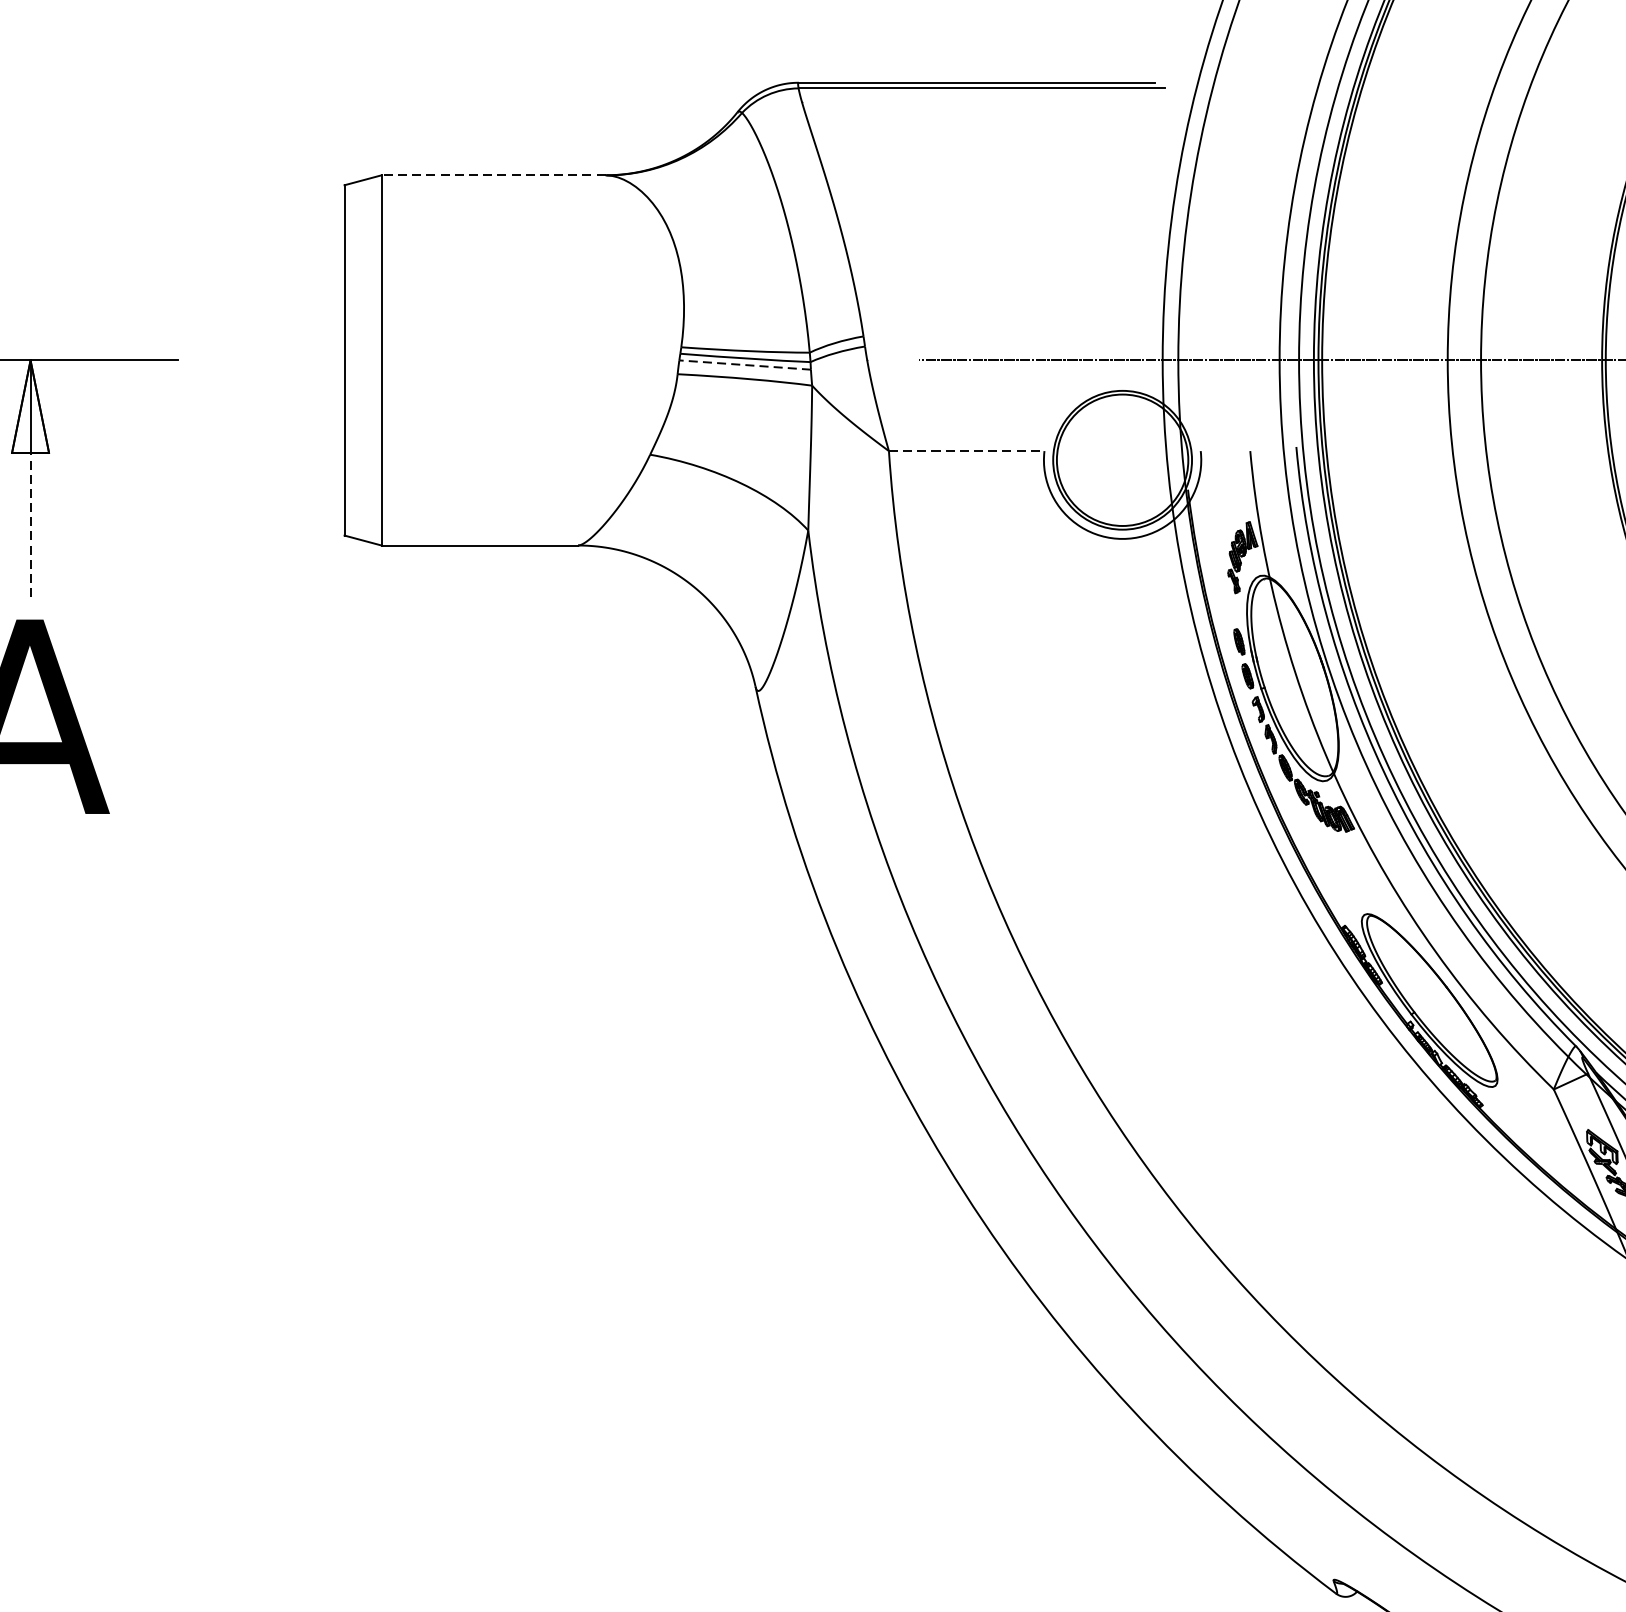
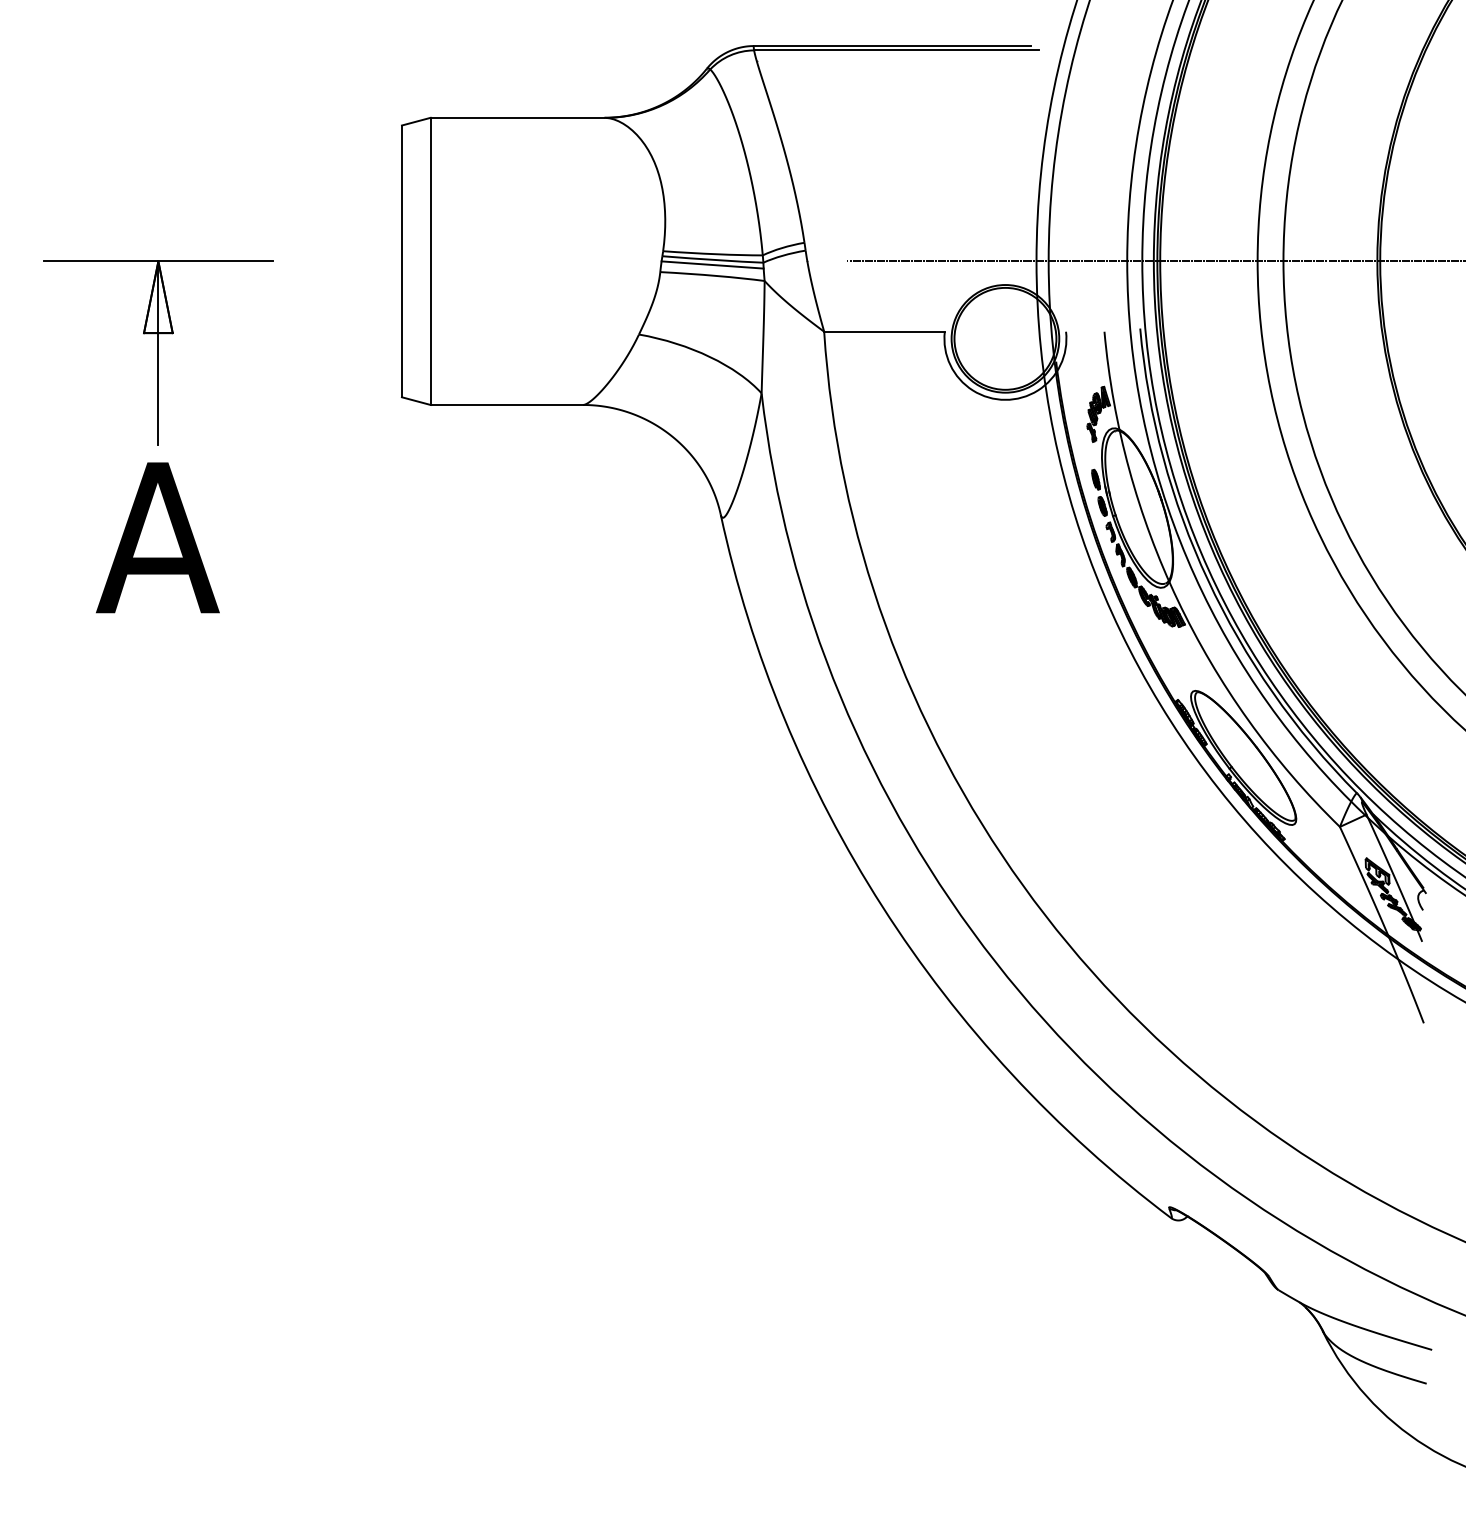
line: (493, 174) -> (517, 117), dashed -> solid
line: (744, 364) -> (712, 264), dashed -> solid
line: (967, 450) -> (885, 331), dashed -> solid
line: (30, 525) -> (158, 389), dashed -> solid

